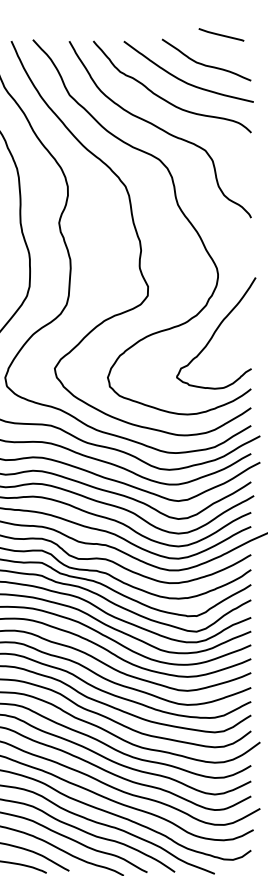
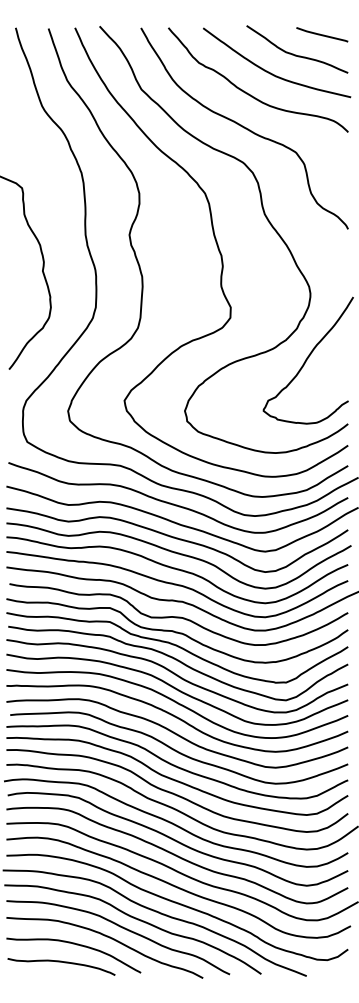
line: (221, 34) -> (322, 34), moved

